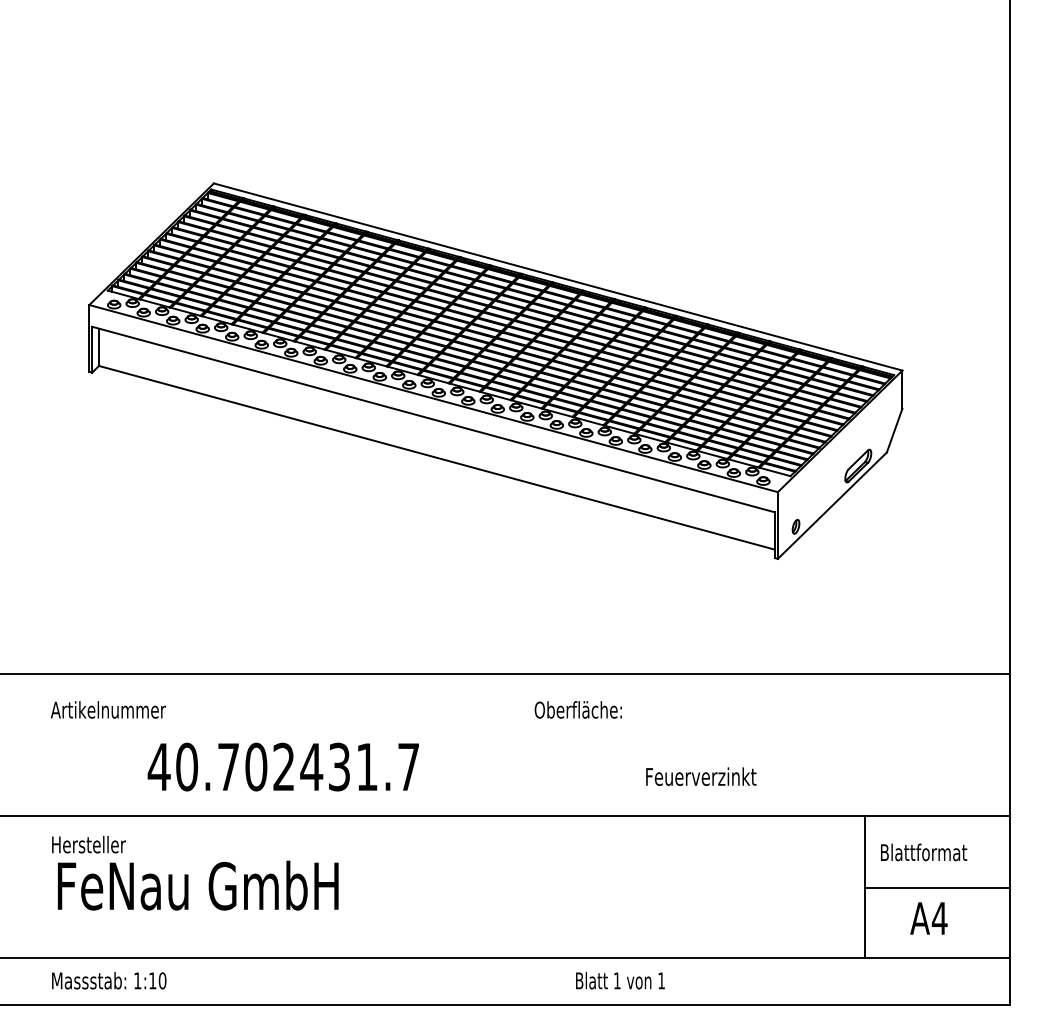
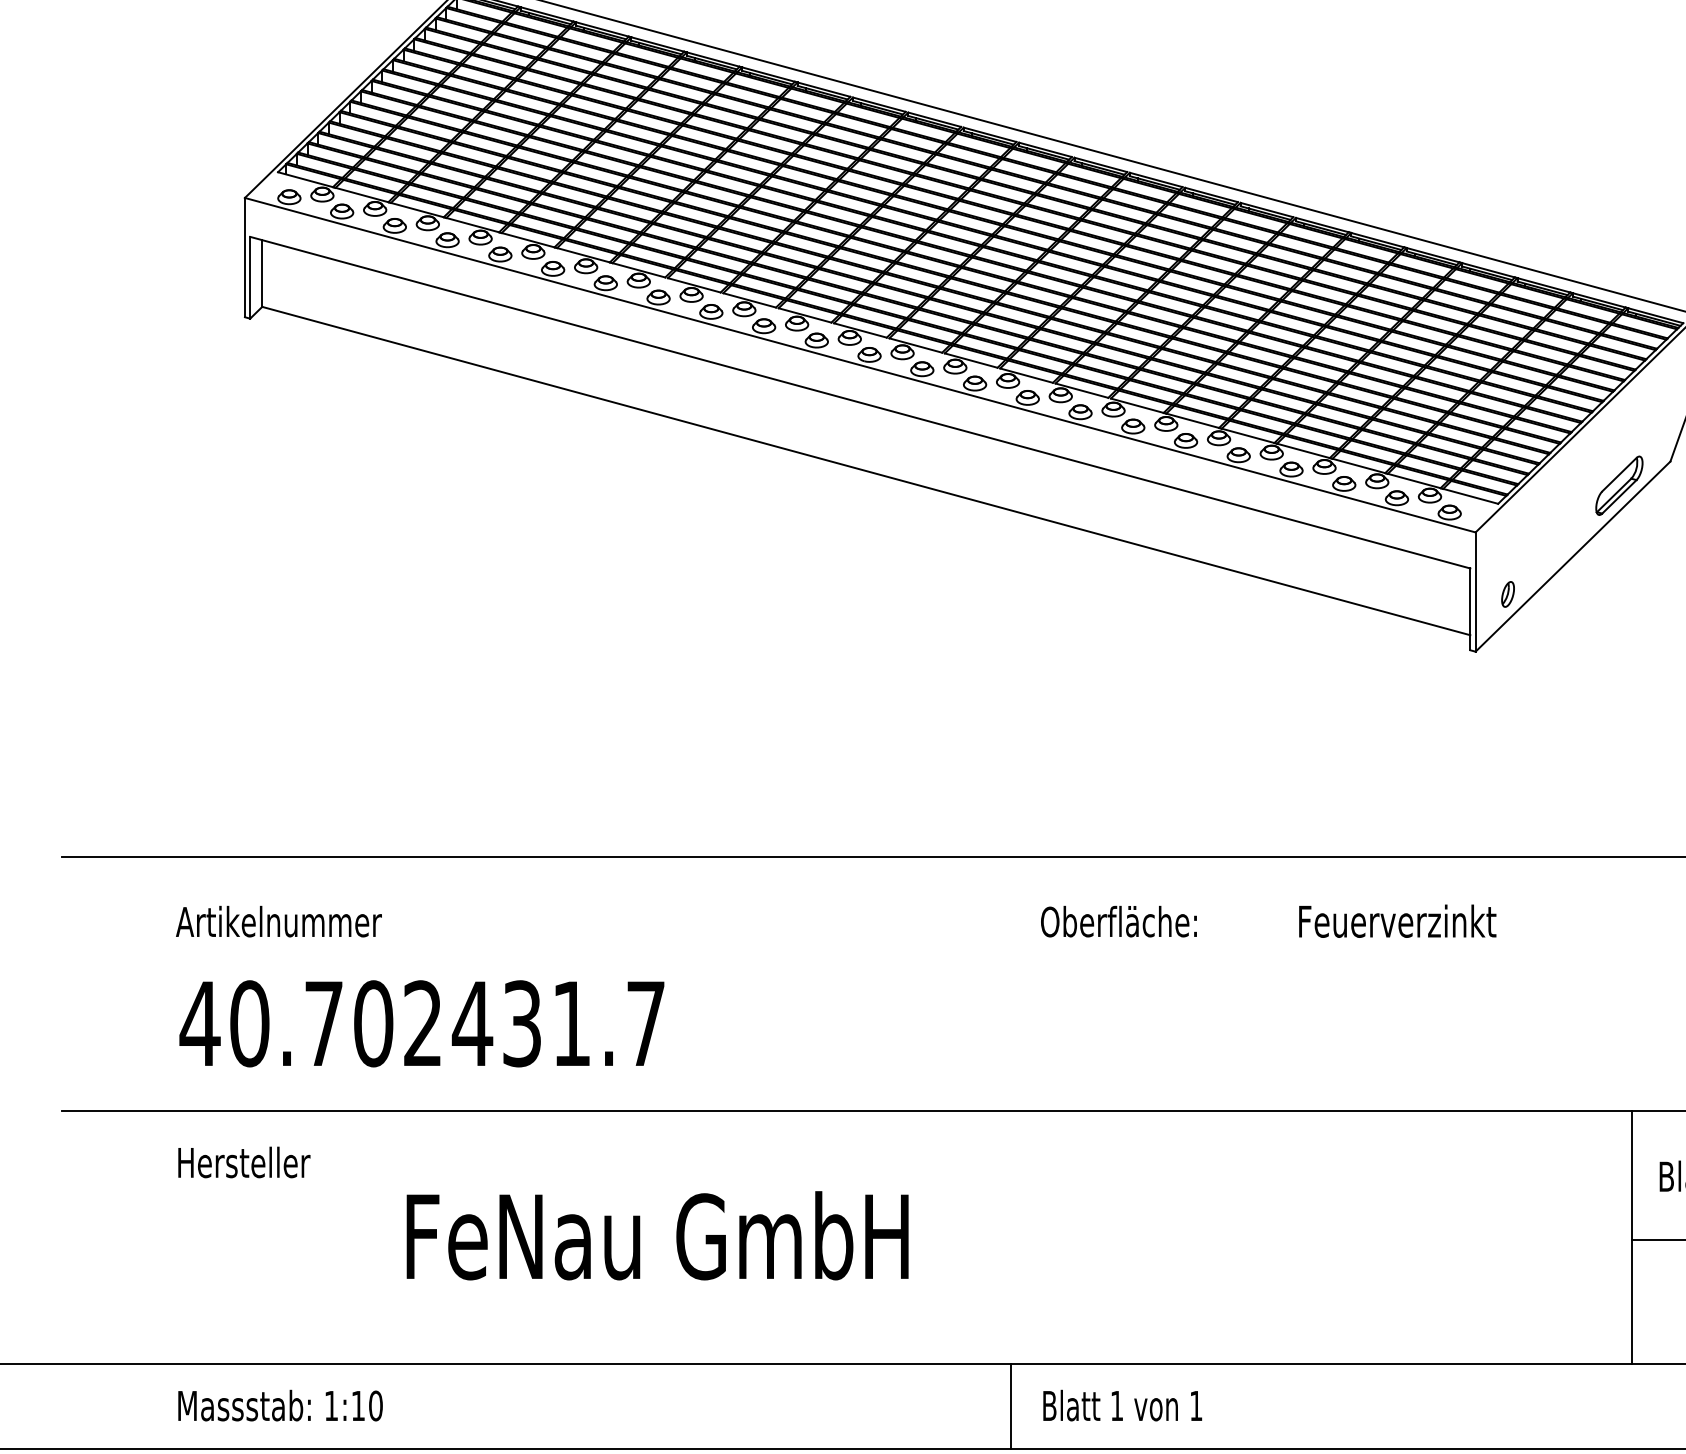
text: (282, 766) -> (420, 1022), moved
text: (701, 776) -> (1398, 920), moved
text: (198, 885) -> (658, 1235), moved
line: (518, 980) -> (1011, 1405), added
text: (620, 980) -> (1122, 1405), moved

